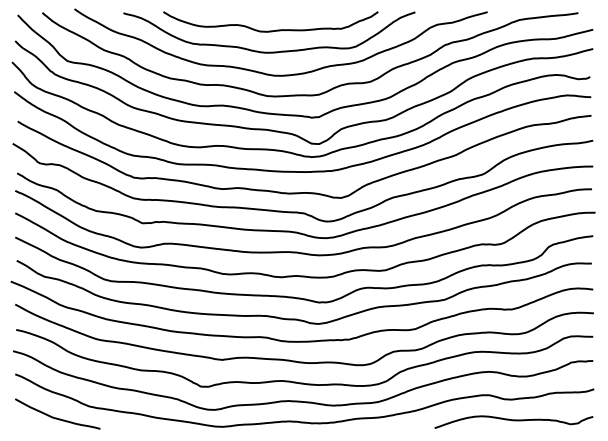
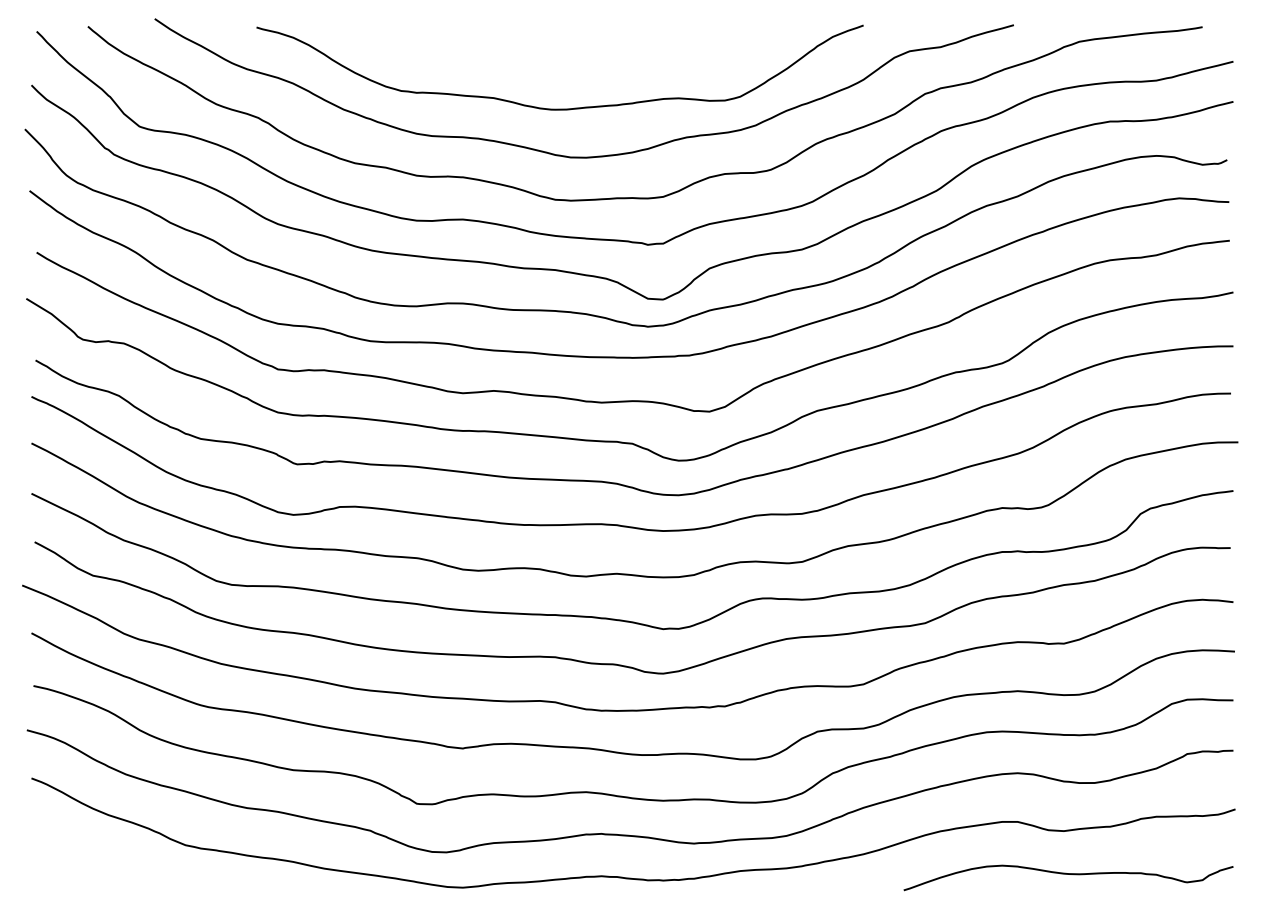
curve: (270, 30) -> (562, 63), removed
curve: (57, 417) -> (119, 868), removed

